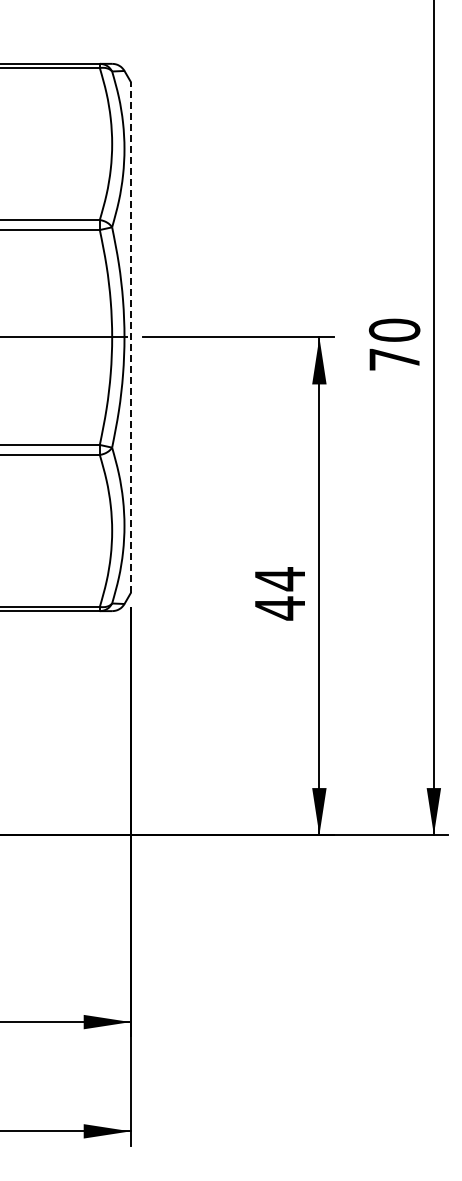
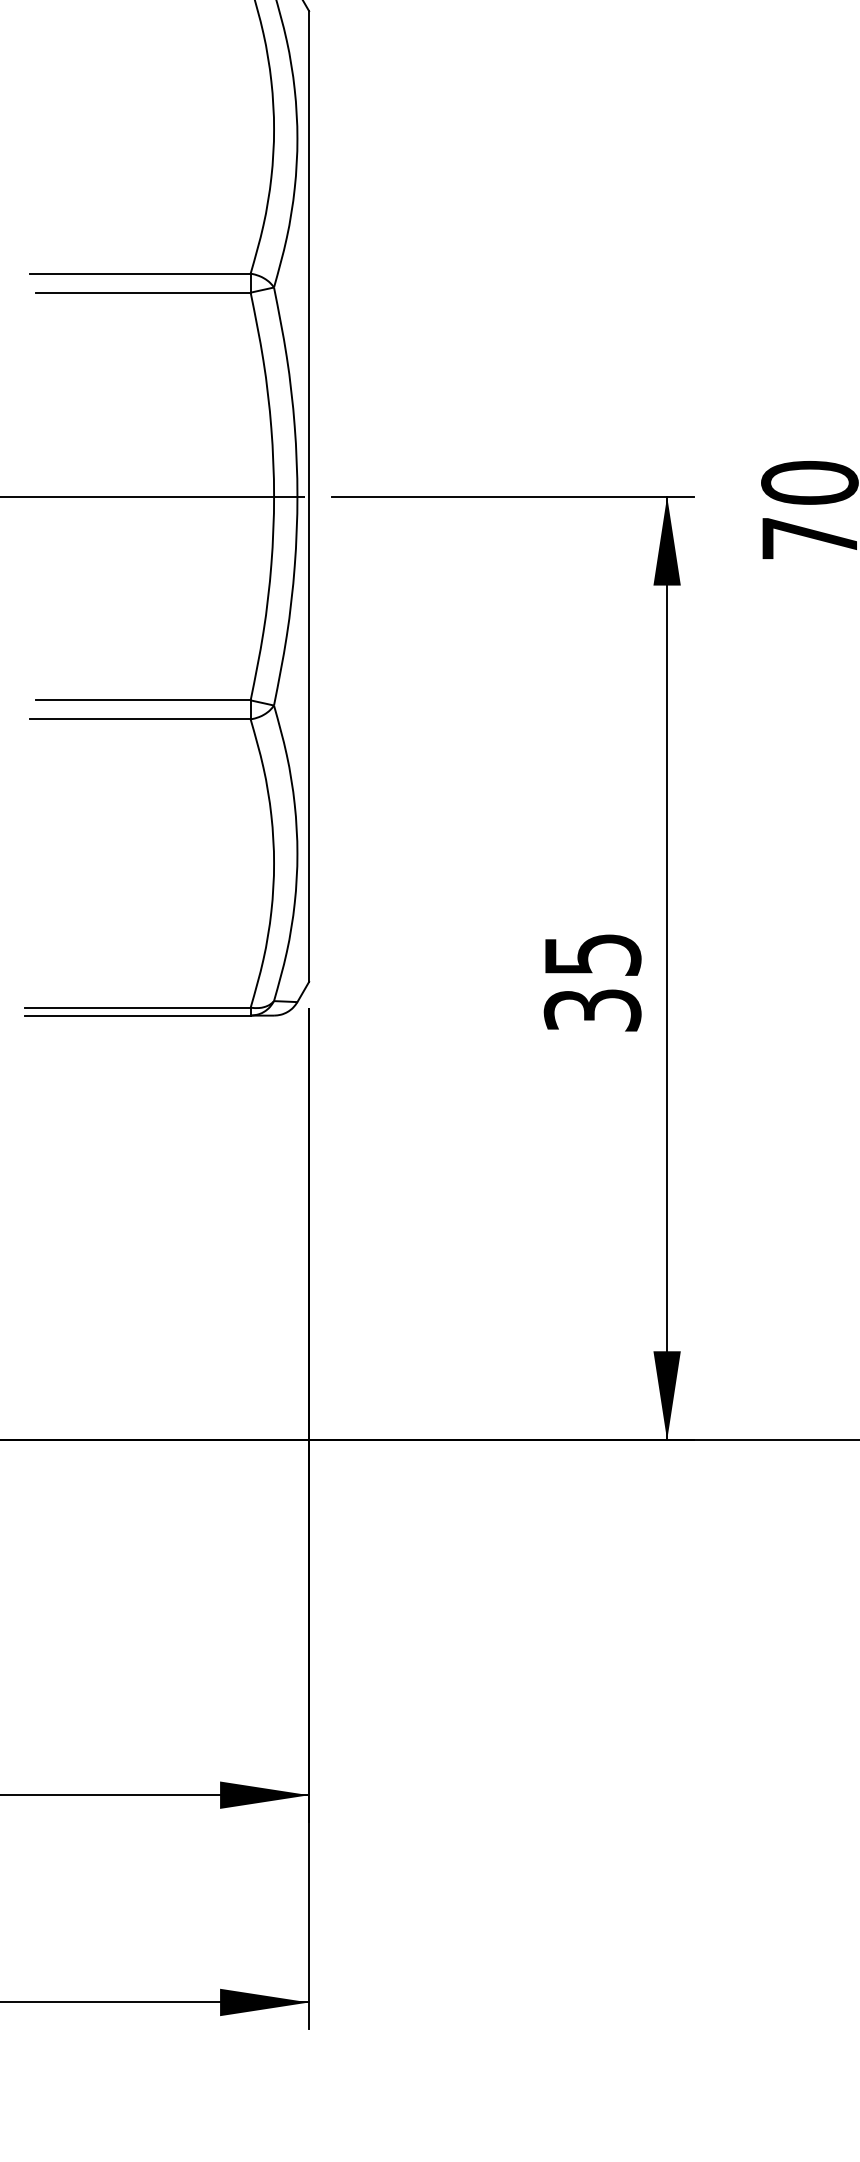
line: (130, 337) -> (308, 496), dashed -> solid
text: (279, 593) -> (591, 982), 44 -> 35

